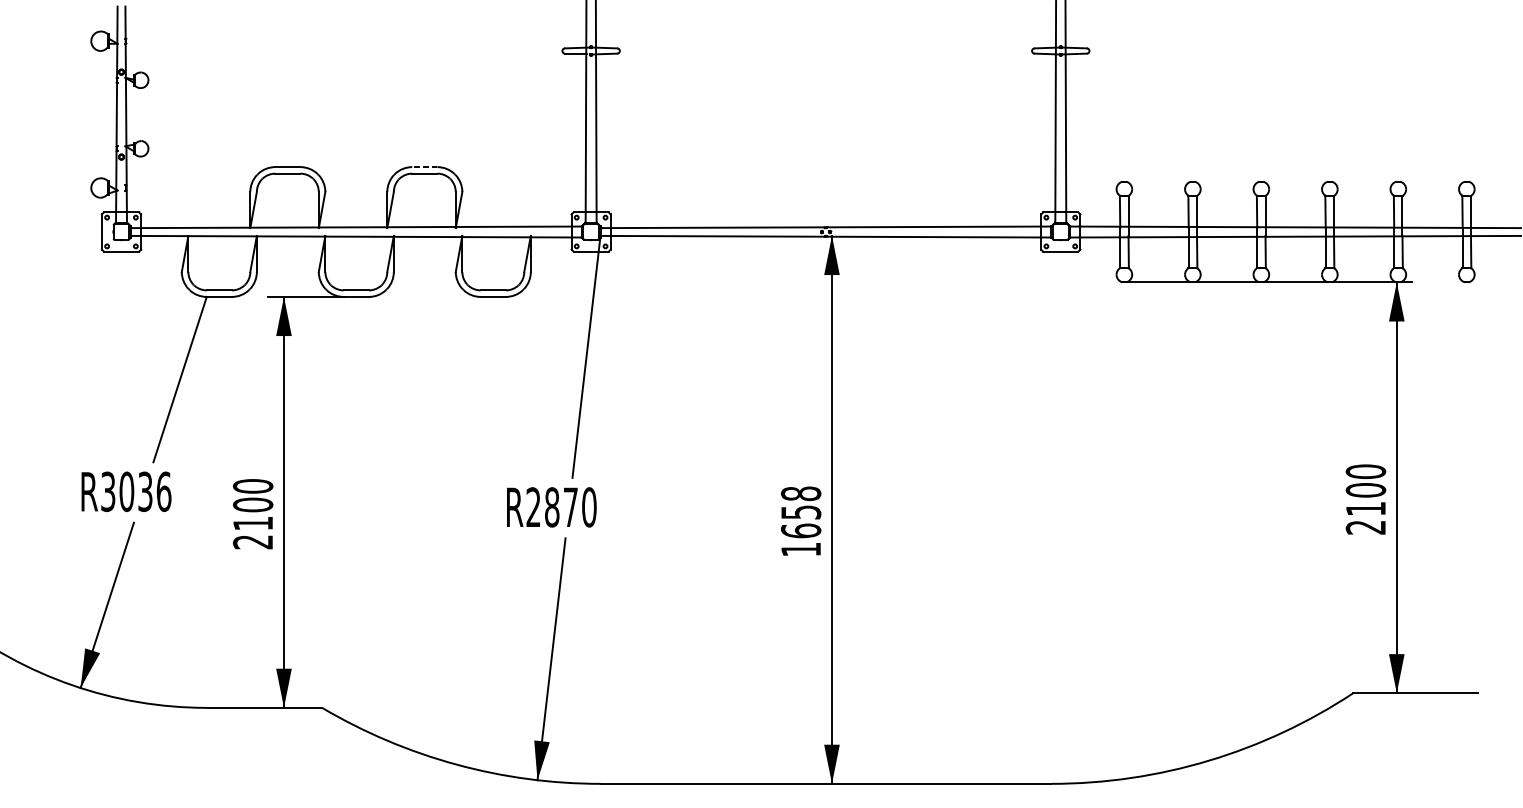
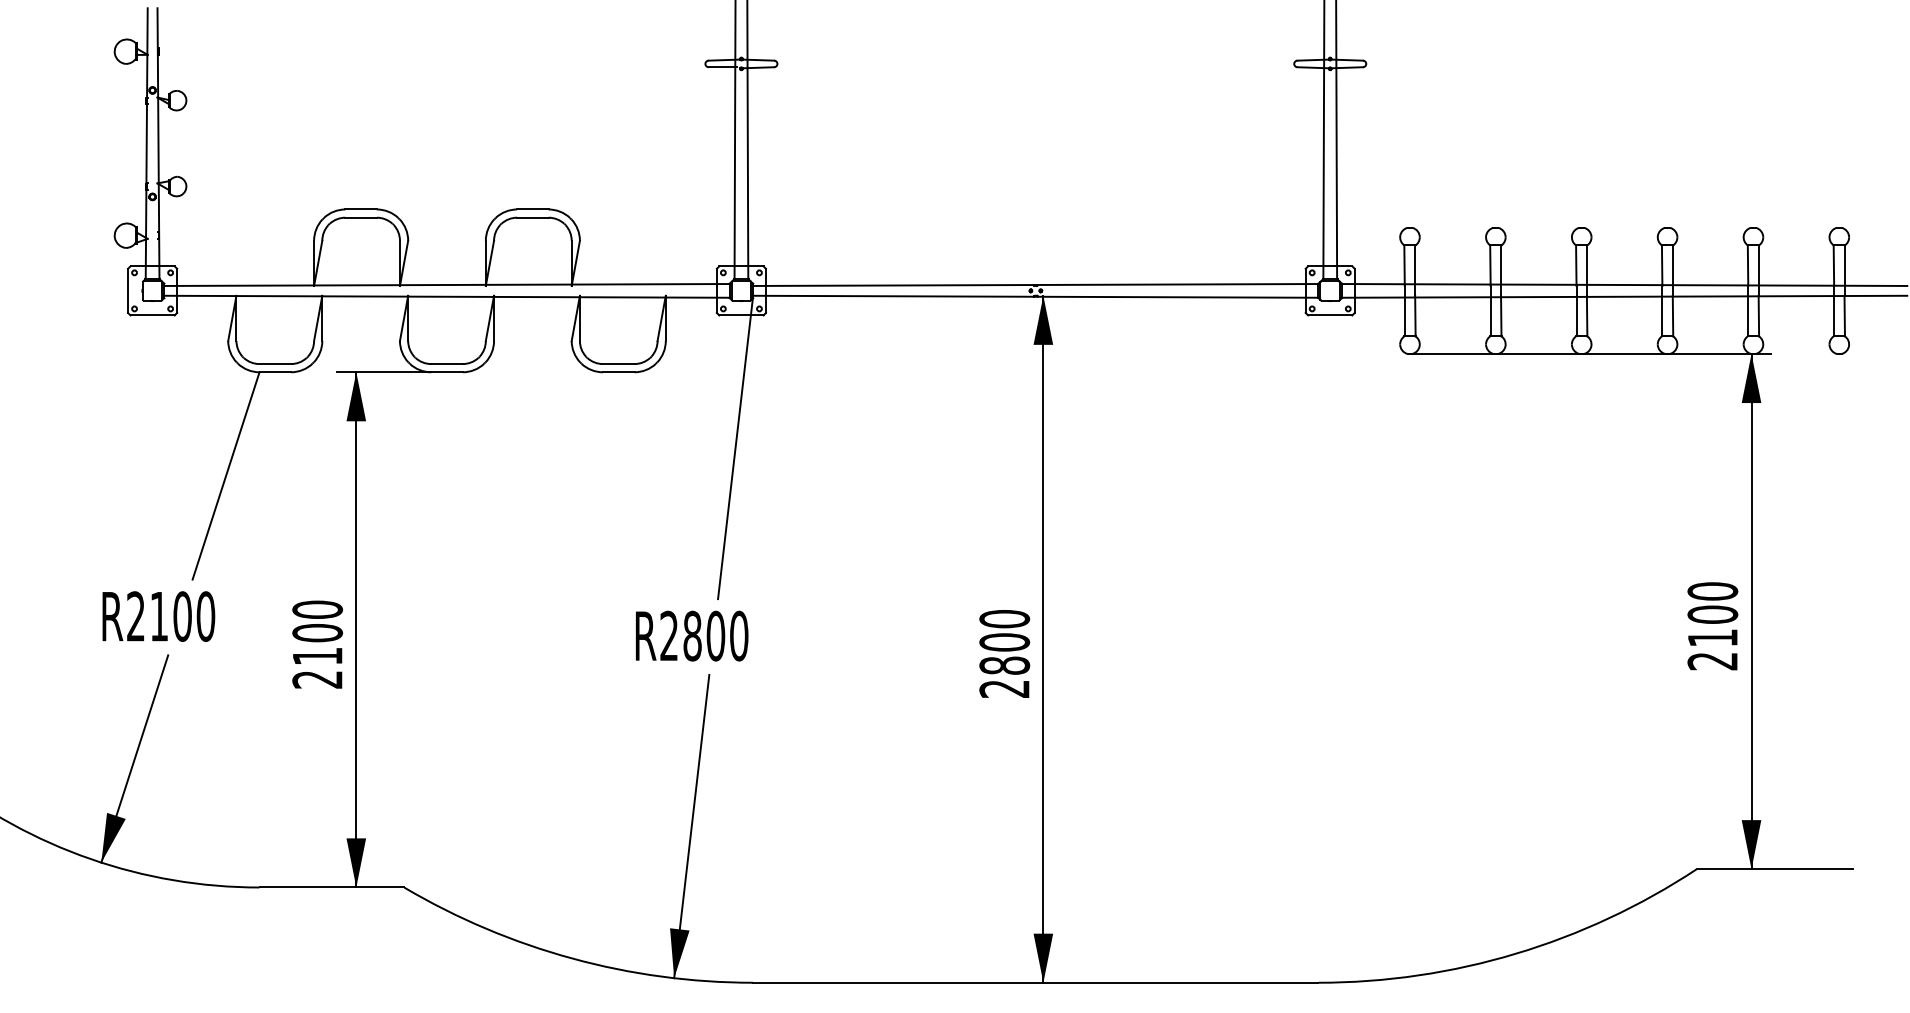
line: (424, 167) -> (532, 209), dashed -> solid
text: (136, 491) -> (171, 616), R3036 -> R2100
text: (570, 506) -> (715, 635), R2870 -> R2800
text: (800, 521) -> (1004, 653), 1658 -> 2800

